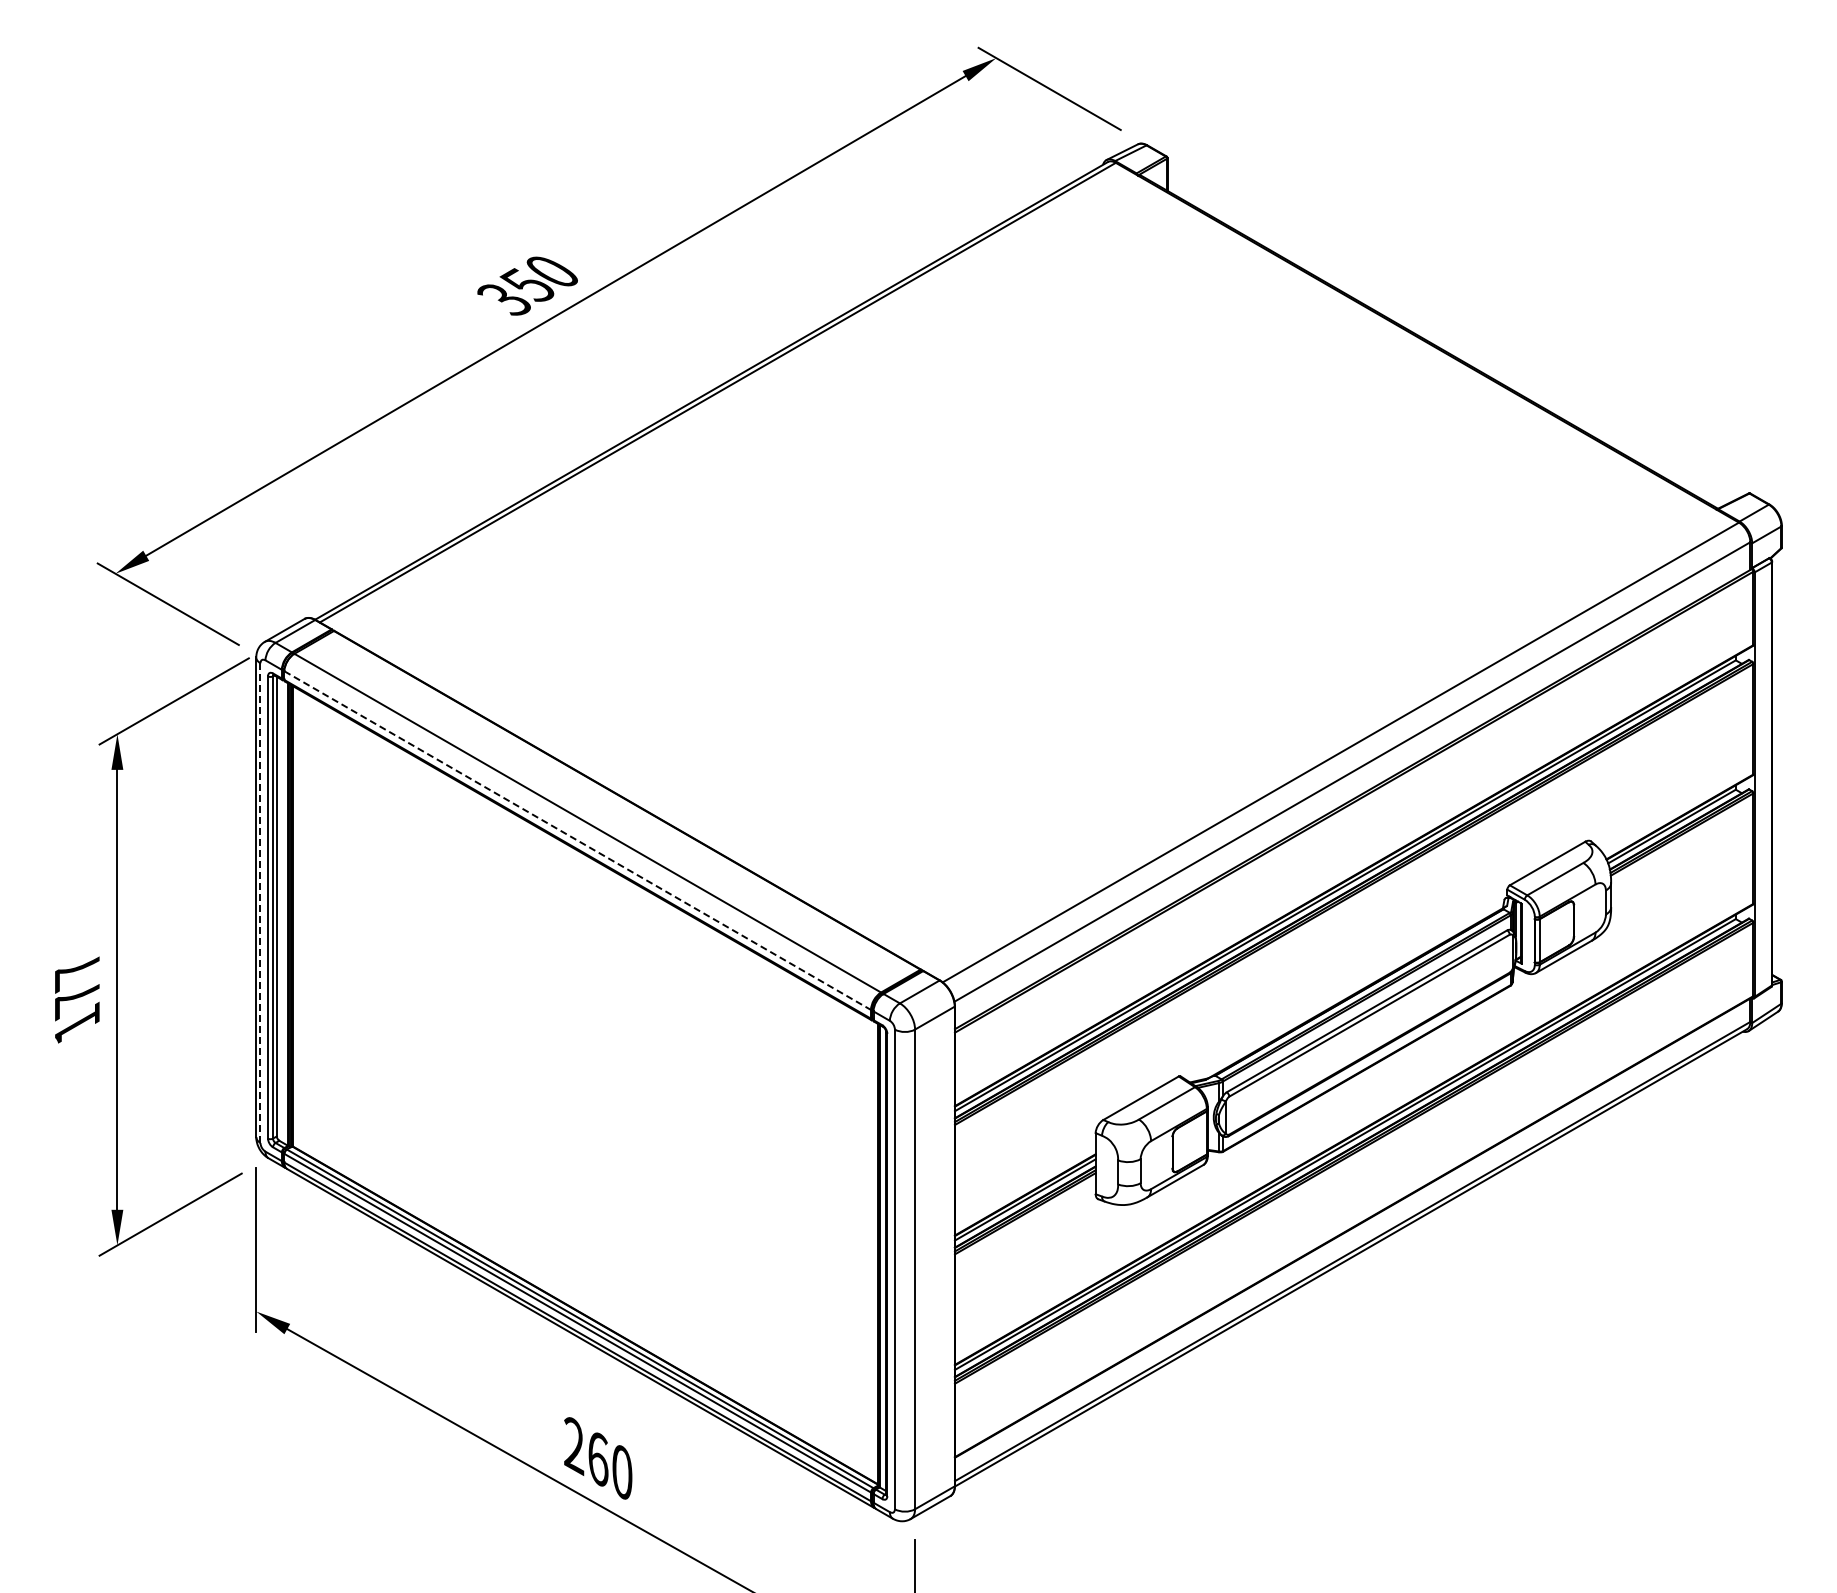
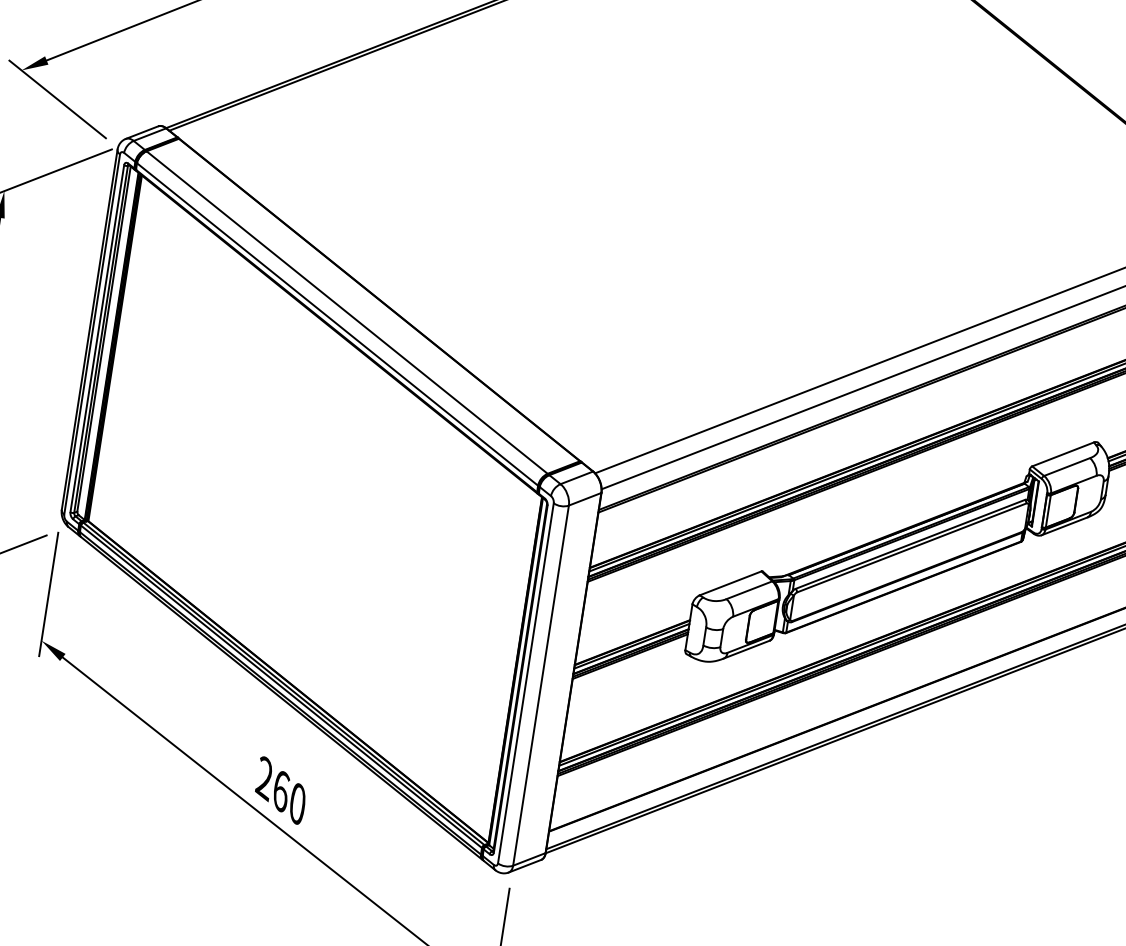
line: (577, 840) -> (337, 324), dashed -> solid
line: (260, 903) -> (92, 334), dashed -> solid

